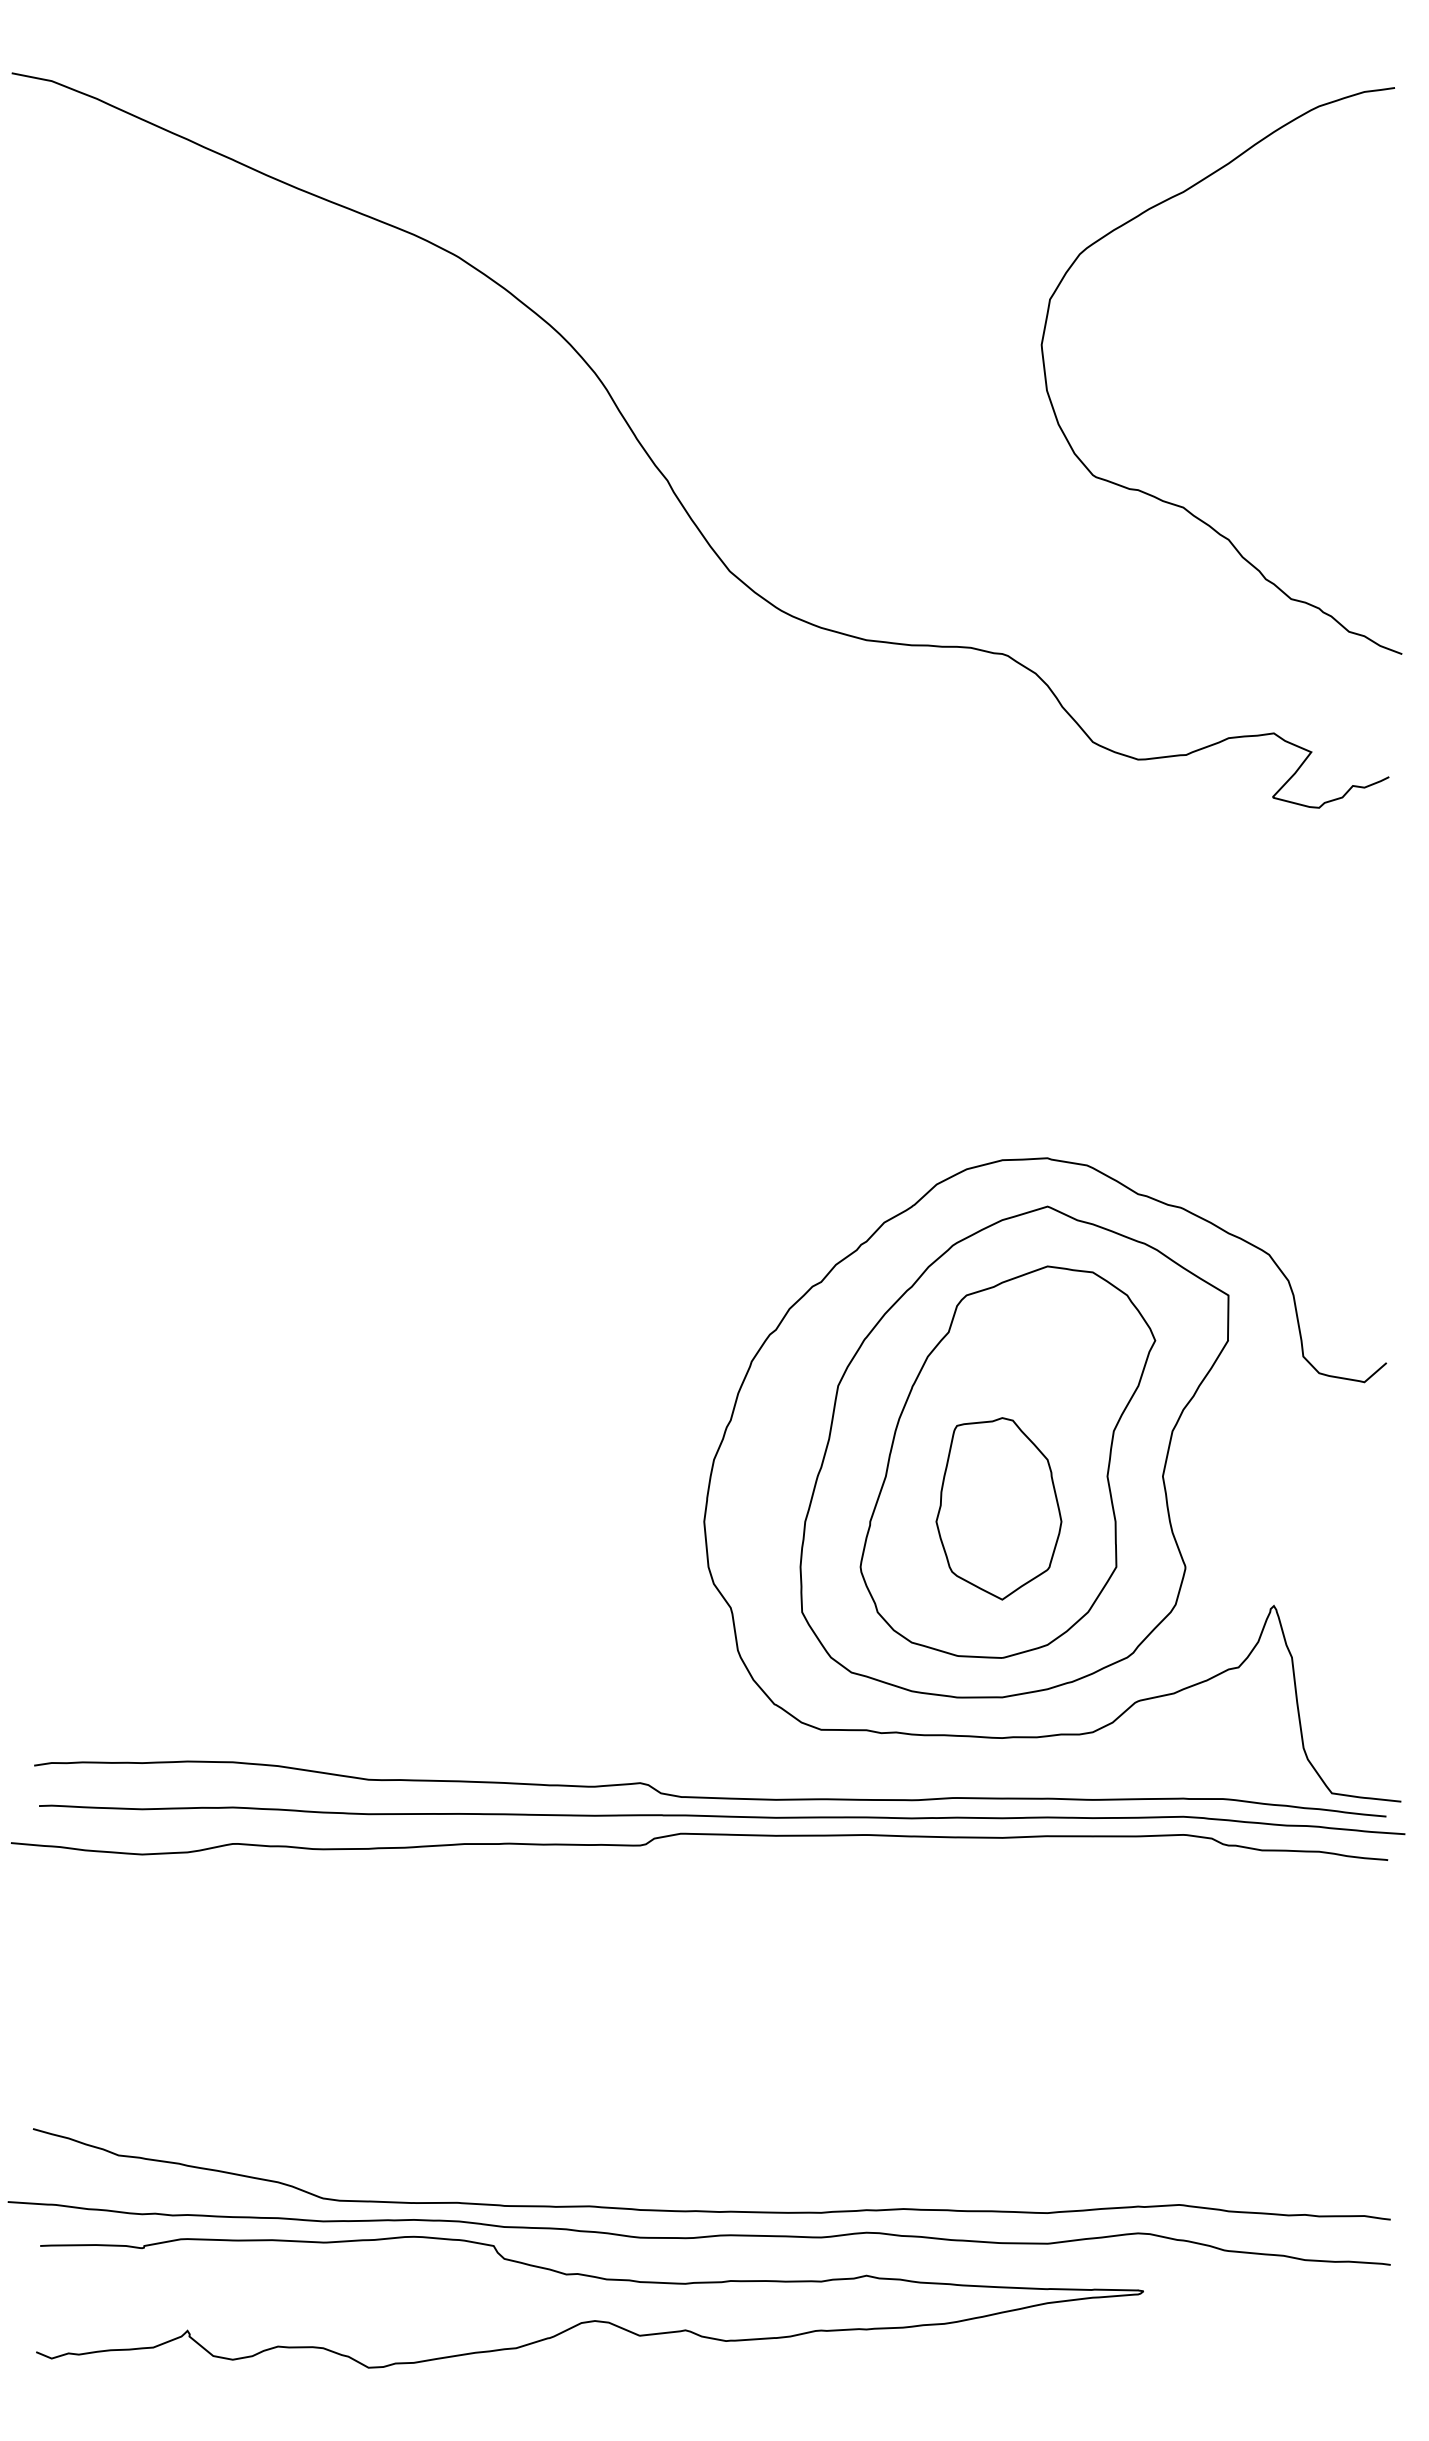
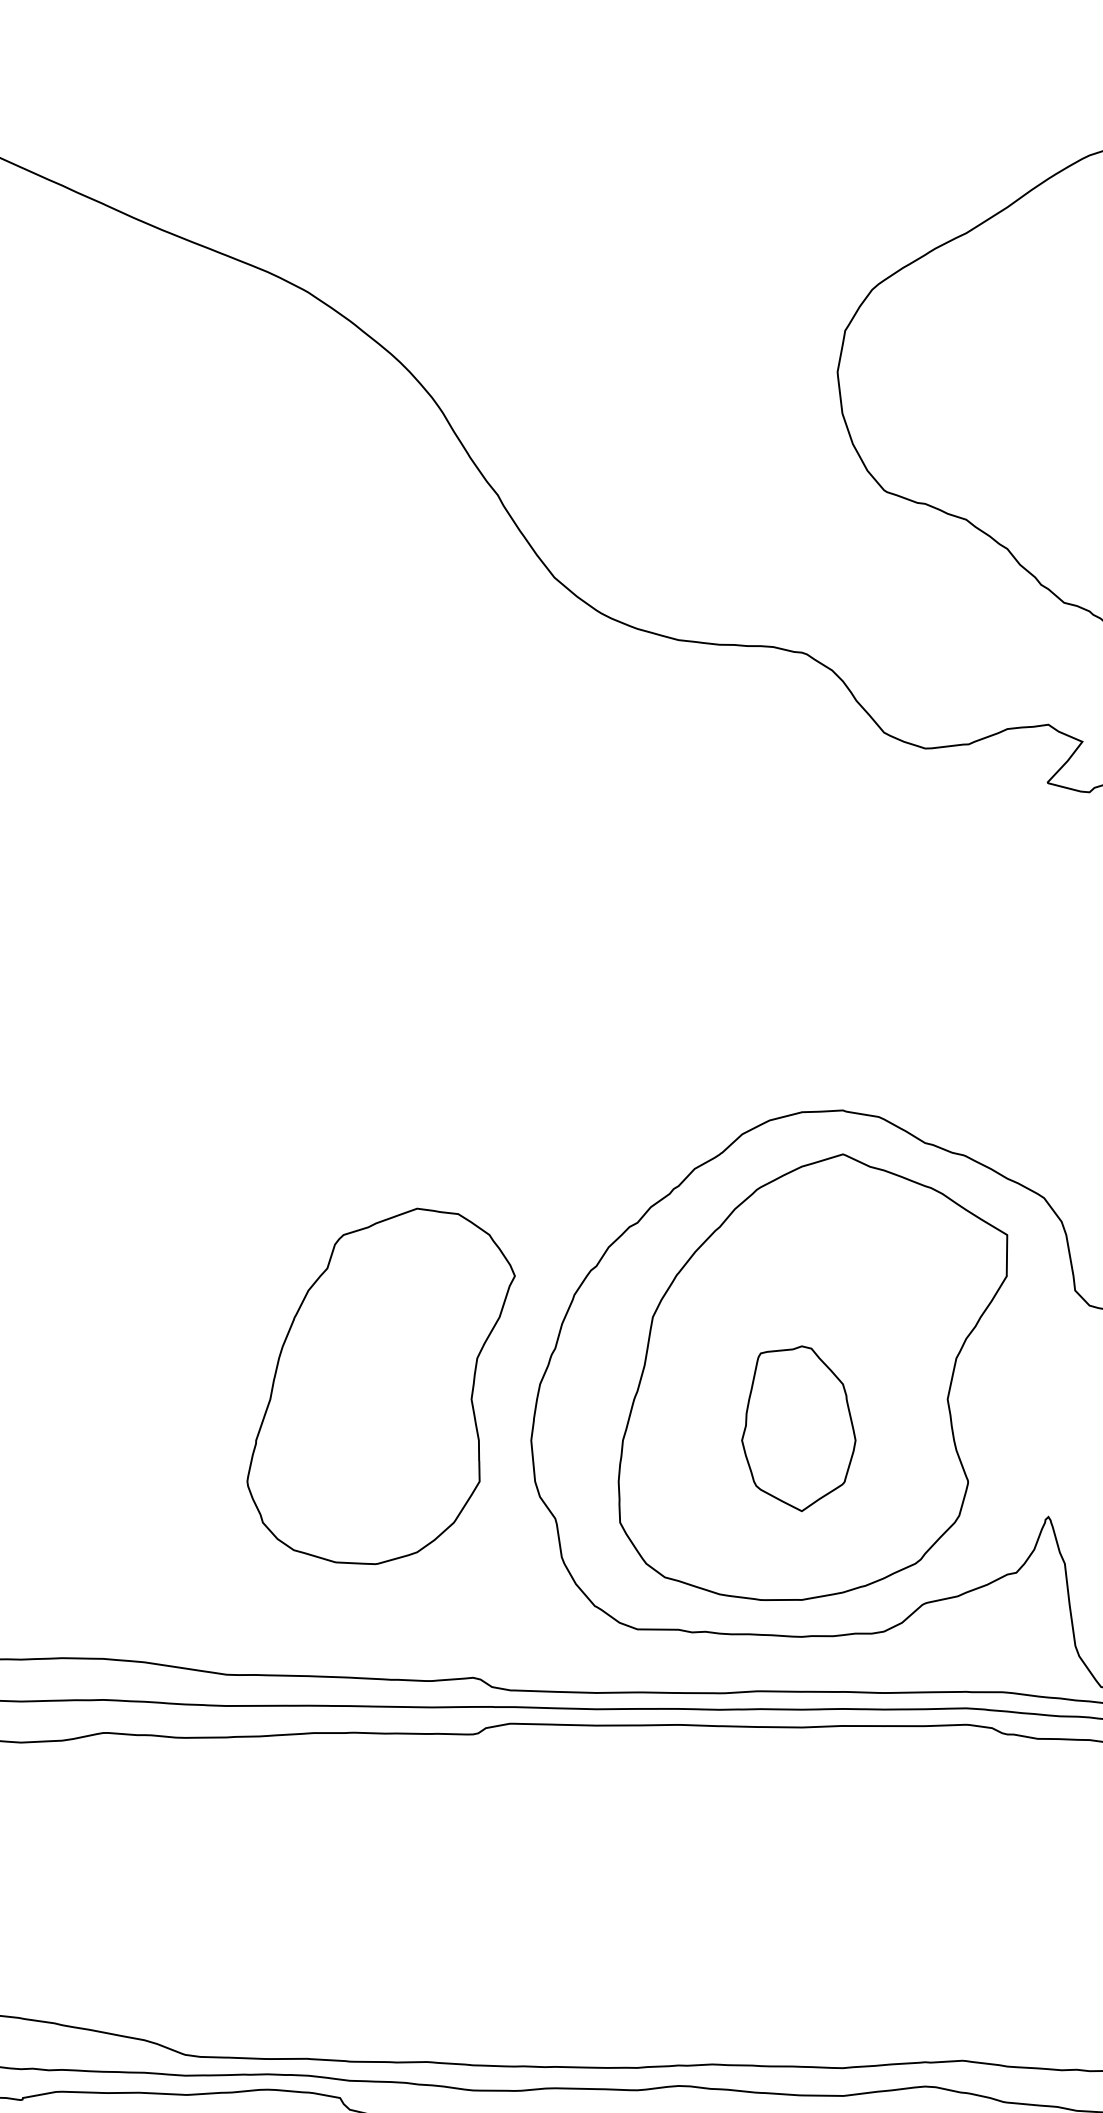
part: (1007, 1461) -> (380, 1385), moved

